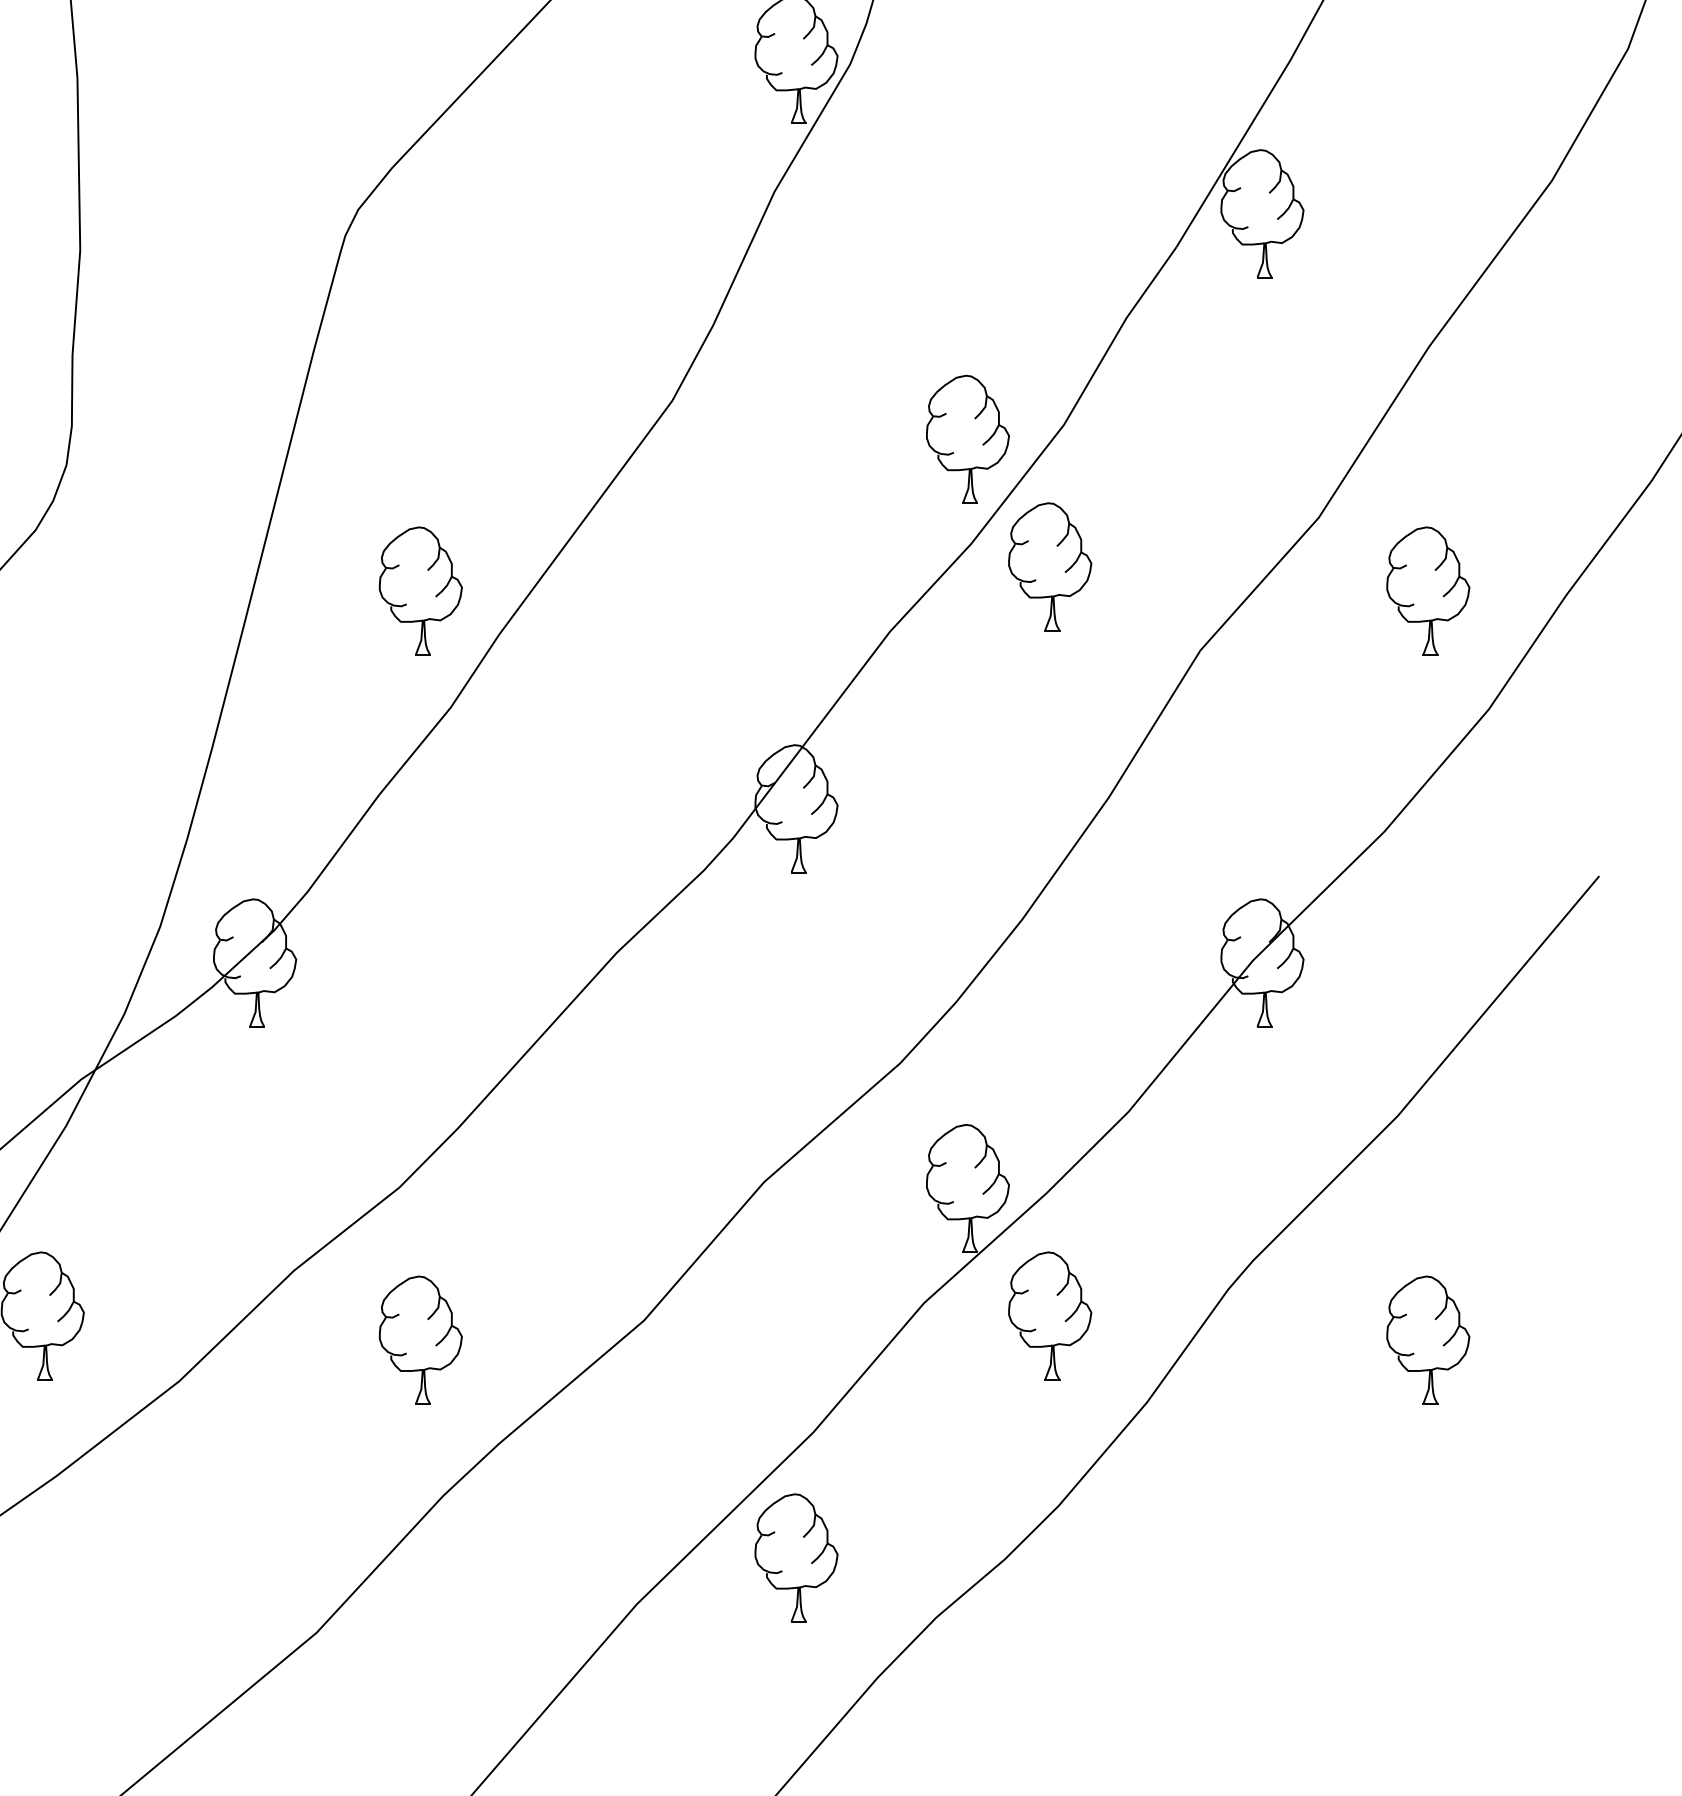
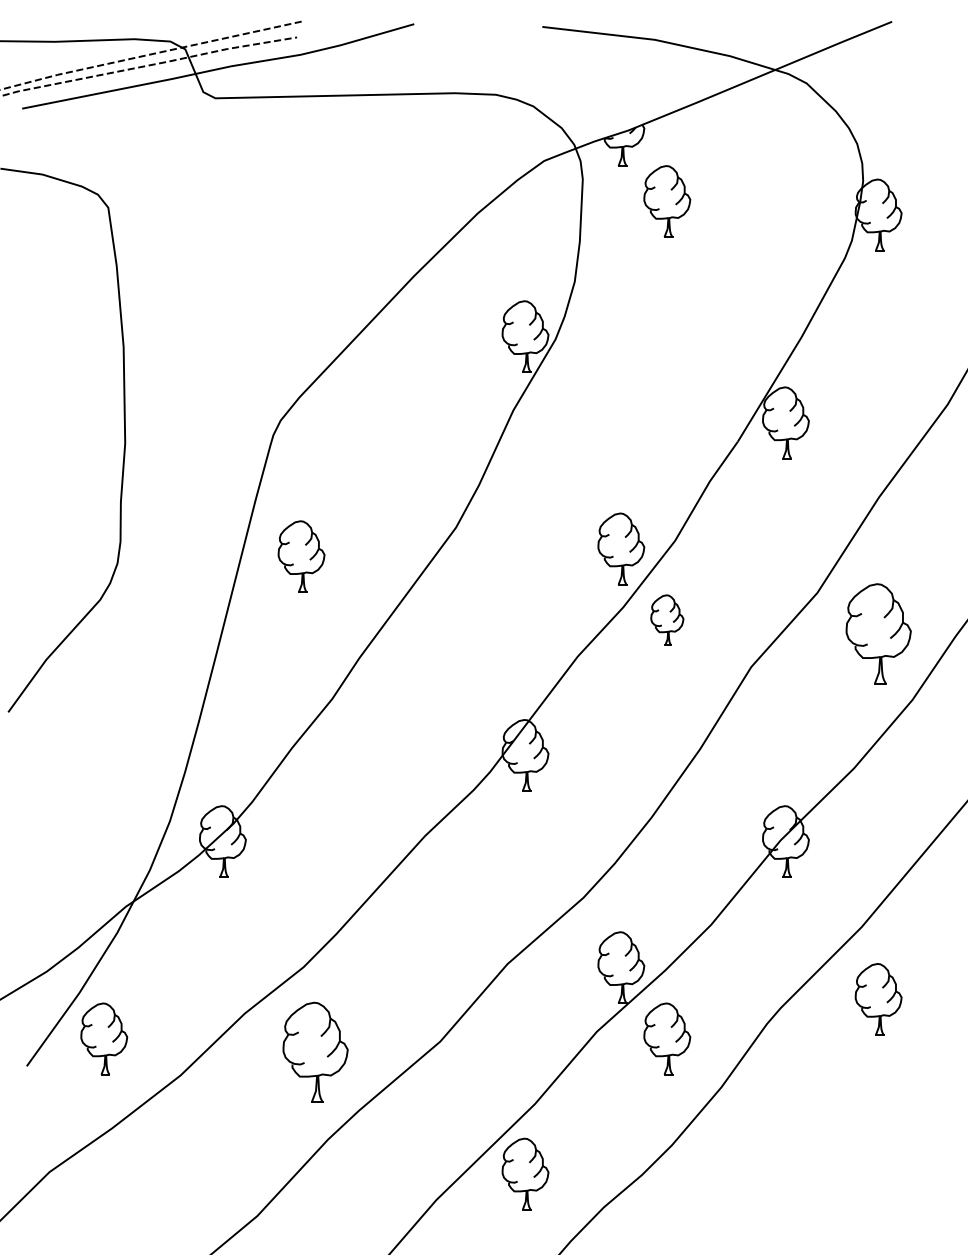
part: (1050, 565) -> (667, 619), size x0.7
part: (420, 590) -> (301, 556), moved
part: (1428, 590) -> (878, 633), size x1.4
part: (420, 1340) -> (315, 1052), size x1.4
part: (1428, 1340) -> (878, 999), moved

